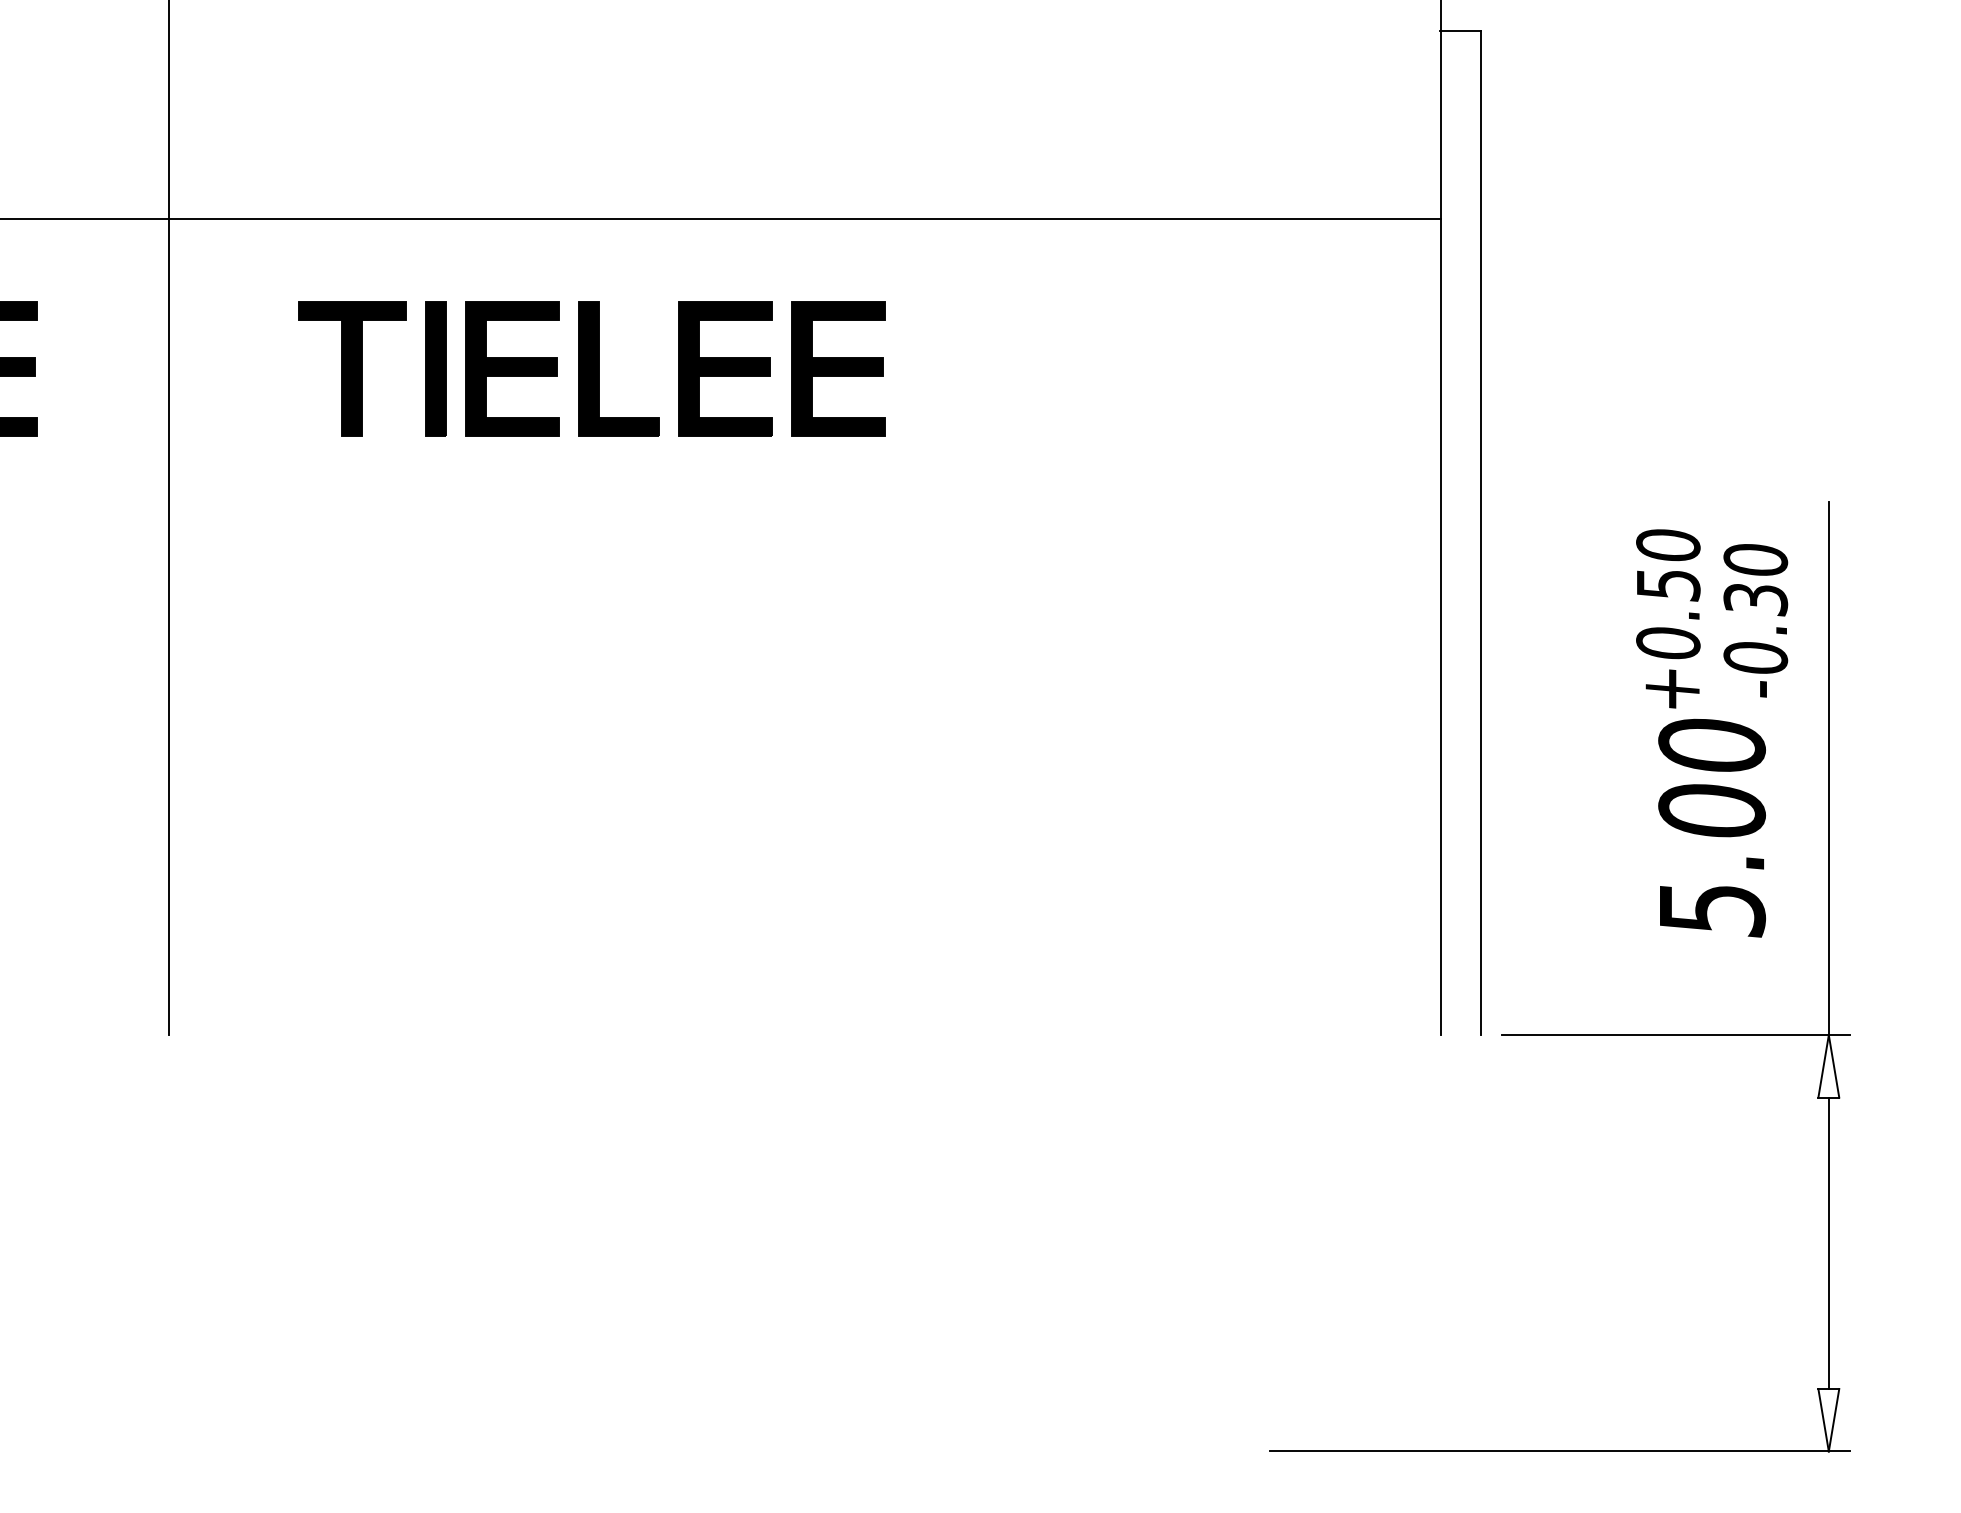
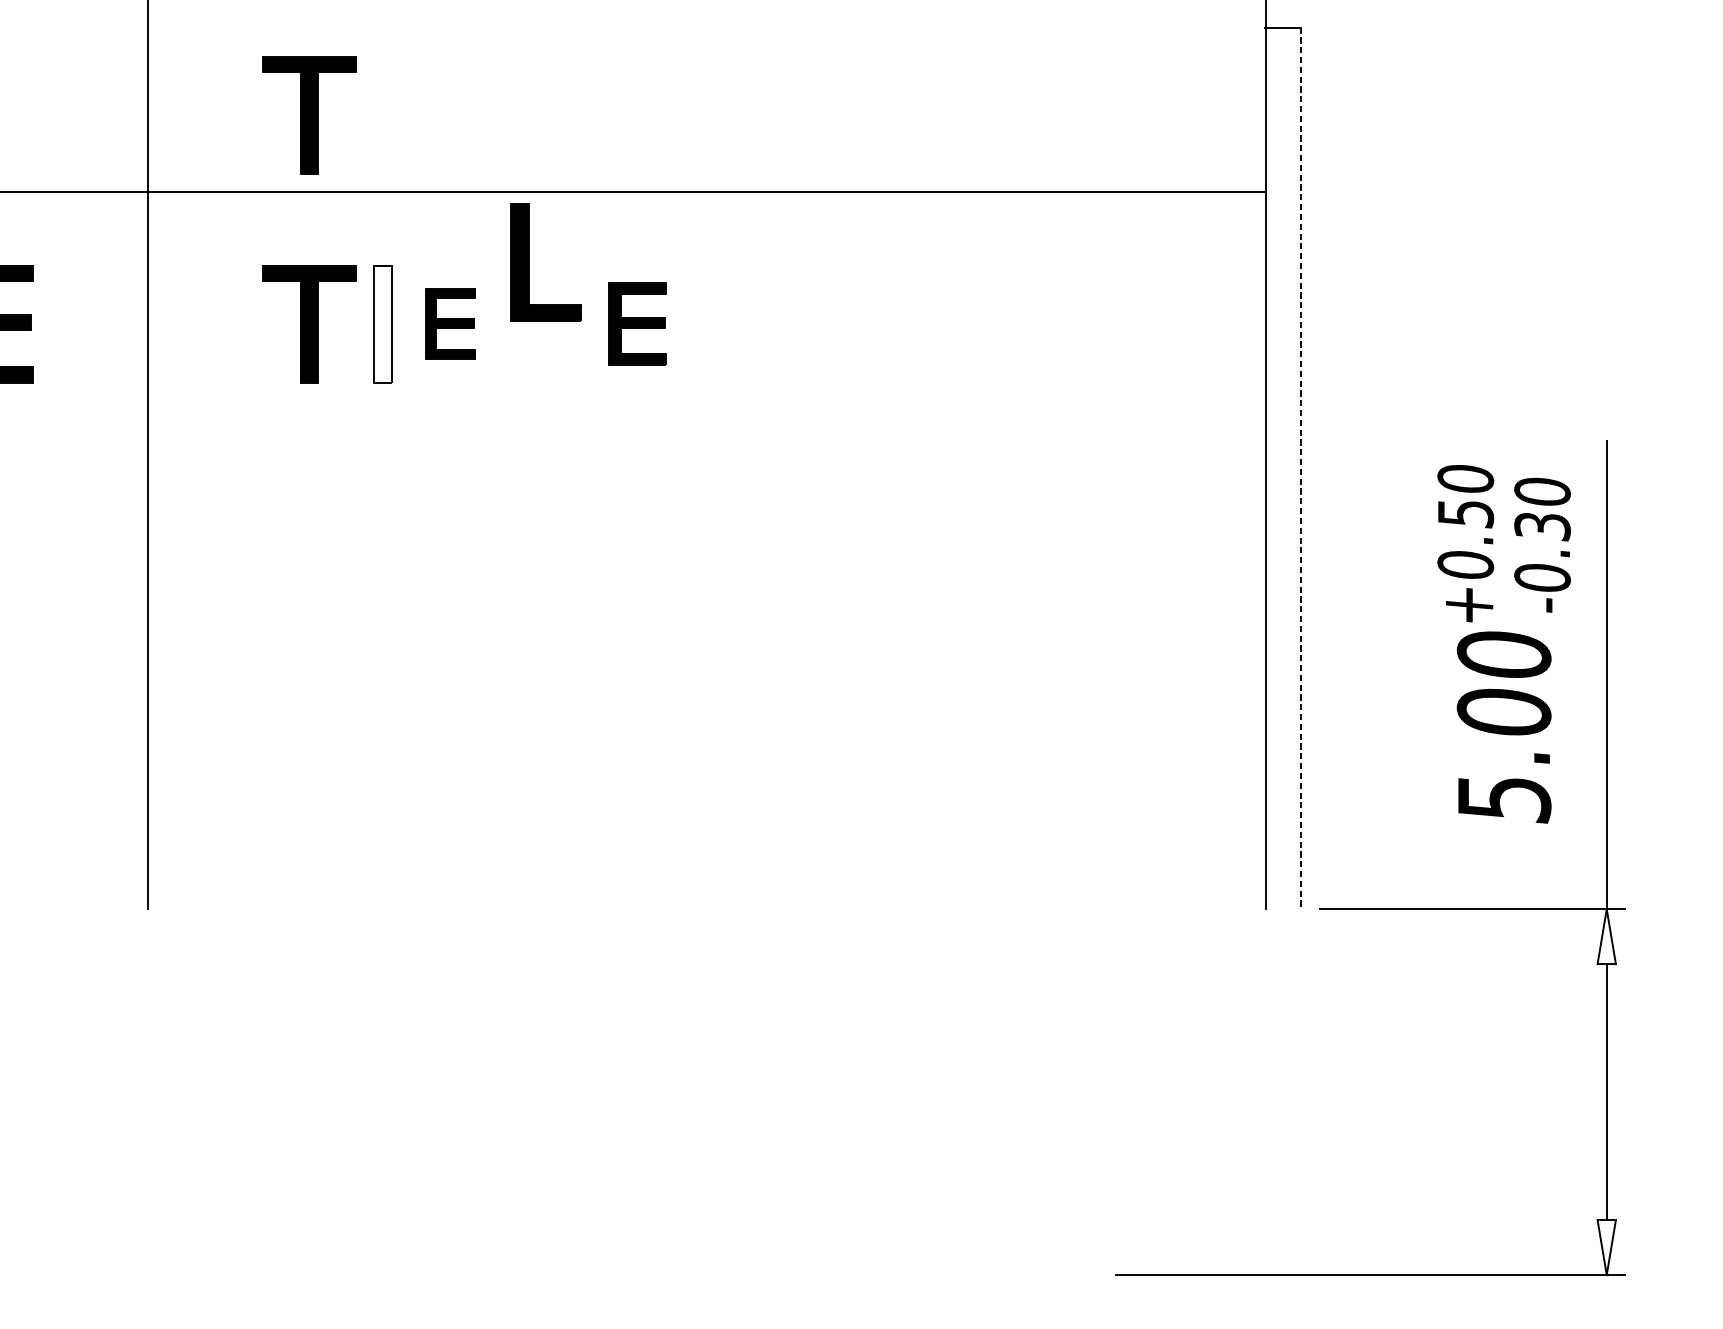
part: (352, 130) -> (309, 114), added
fill: (435, 368) -> (382, 323), removed
part: (512, 368) -> (450, 323), size x0.6
part: (599, 368) -> (529, 262), moved
part: (725, 368) -> (637, 323), size x0.7
part: (838, 368) -> (736, 323), removed
line: (1481, 533) -> (1301, 468), solid -> dashed

